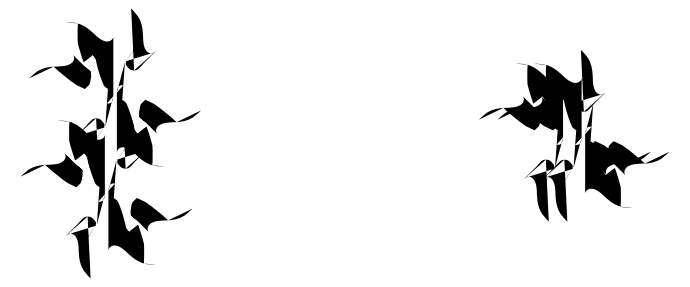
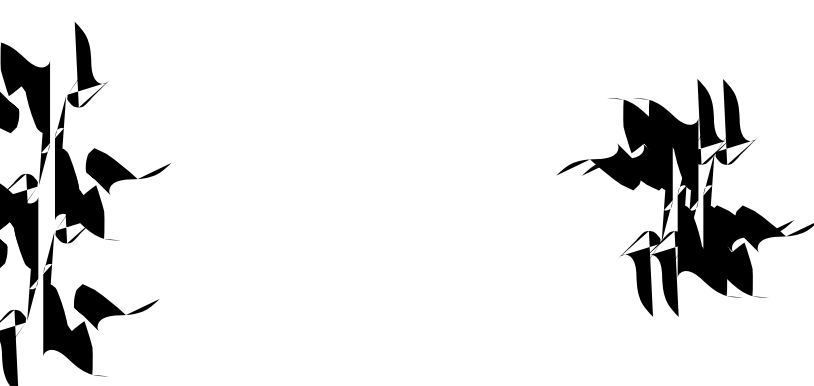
fill: (608, 80) -> (735, 121), added
fill: (590, 155) -> (710, 225), added

